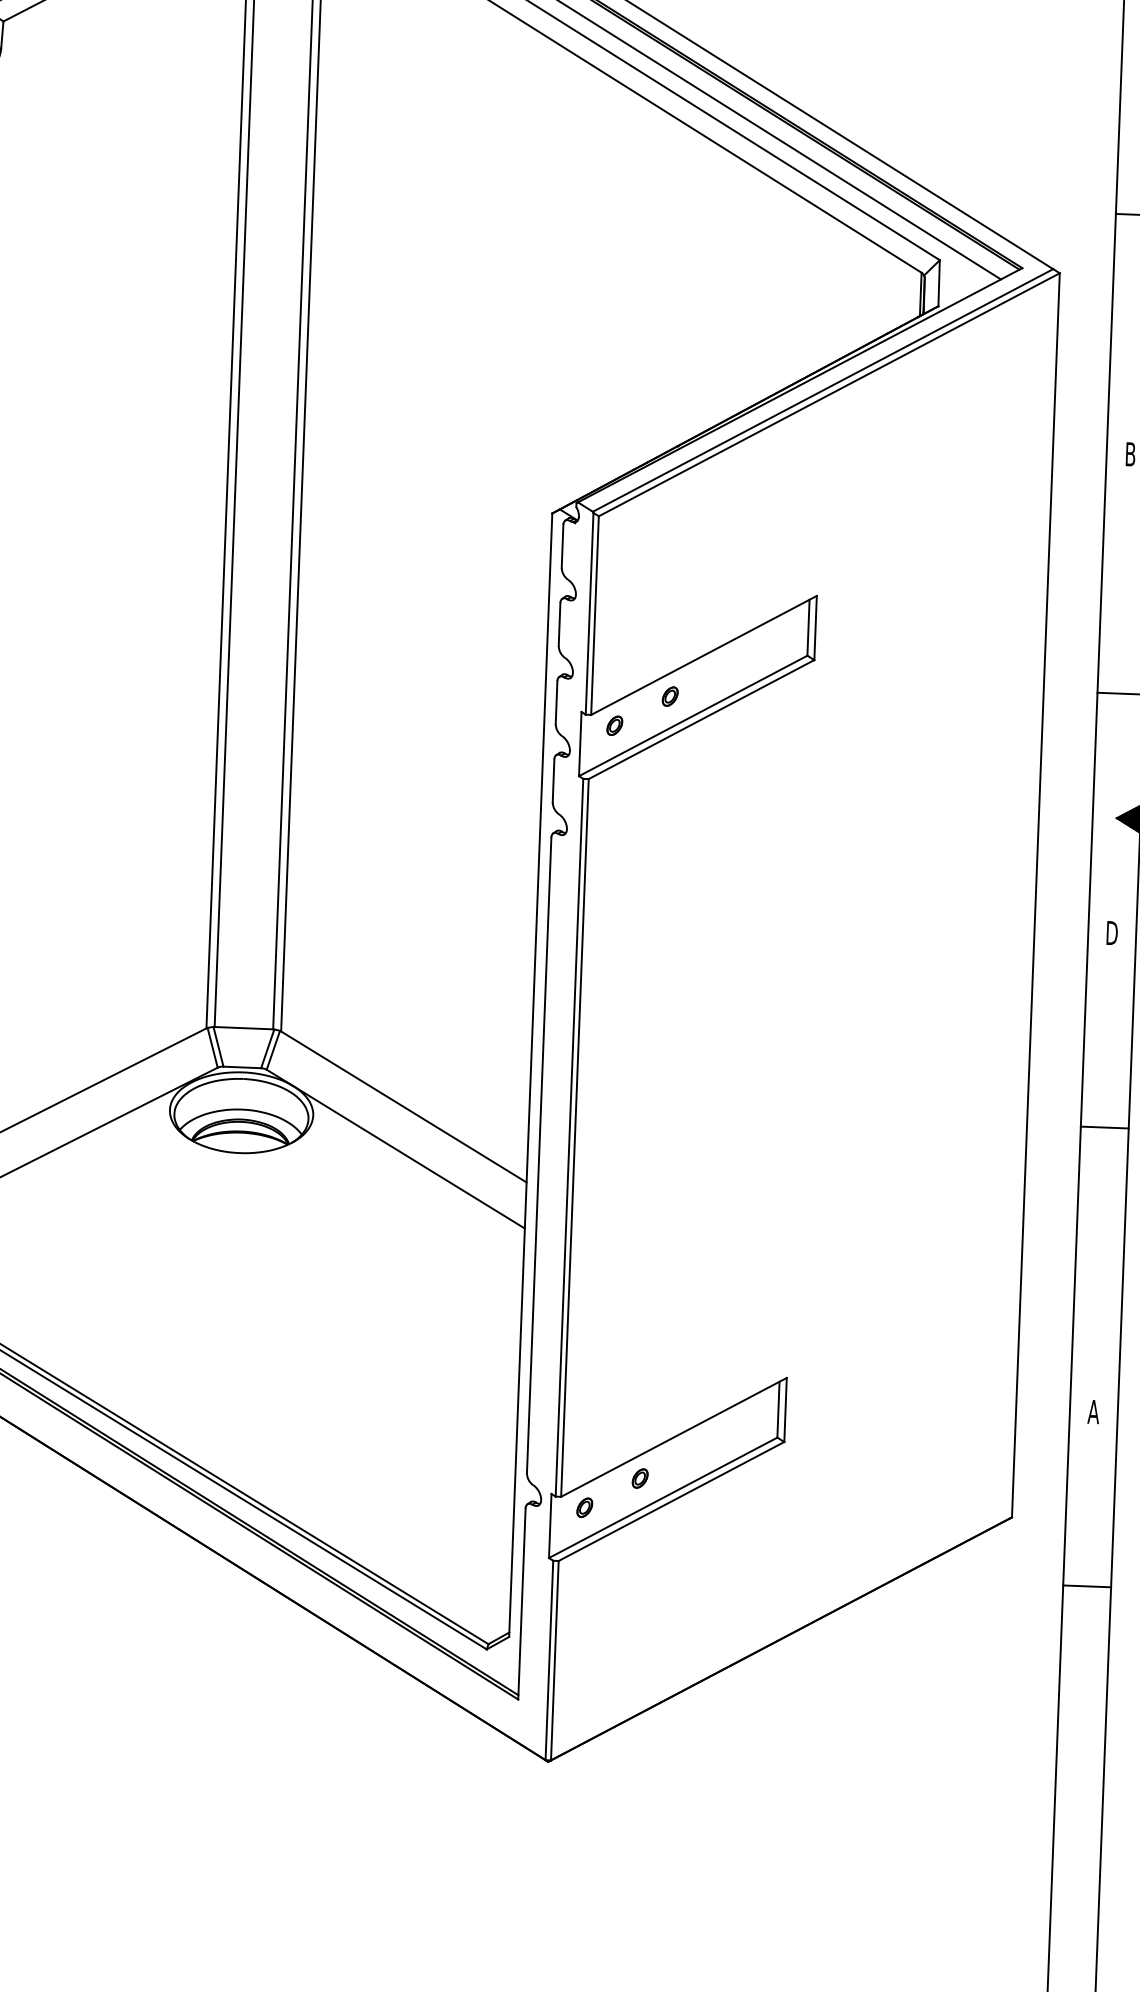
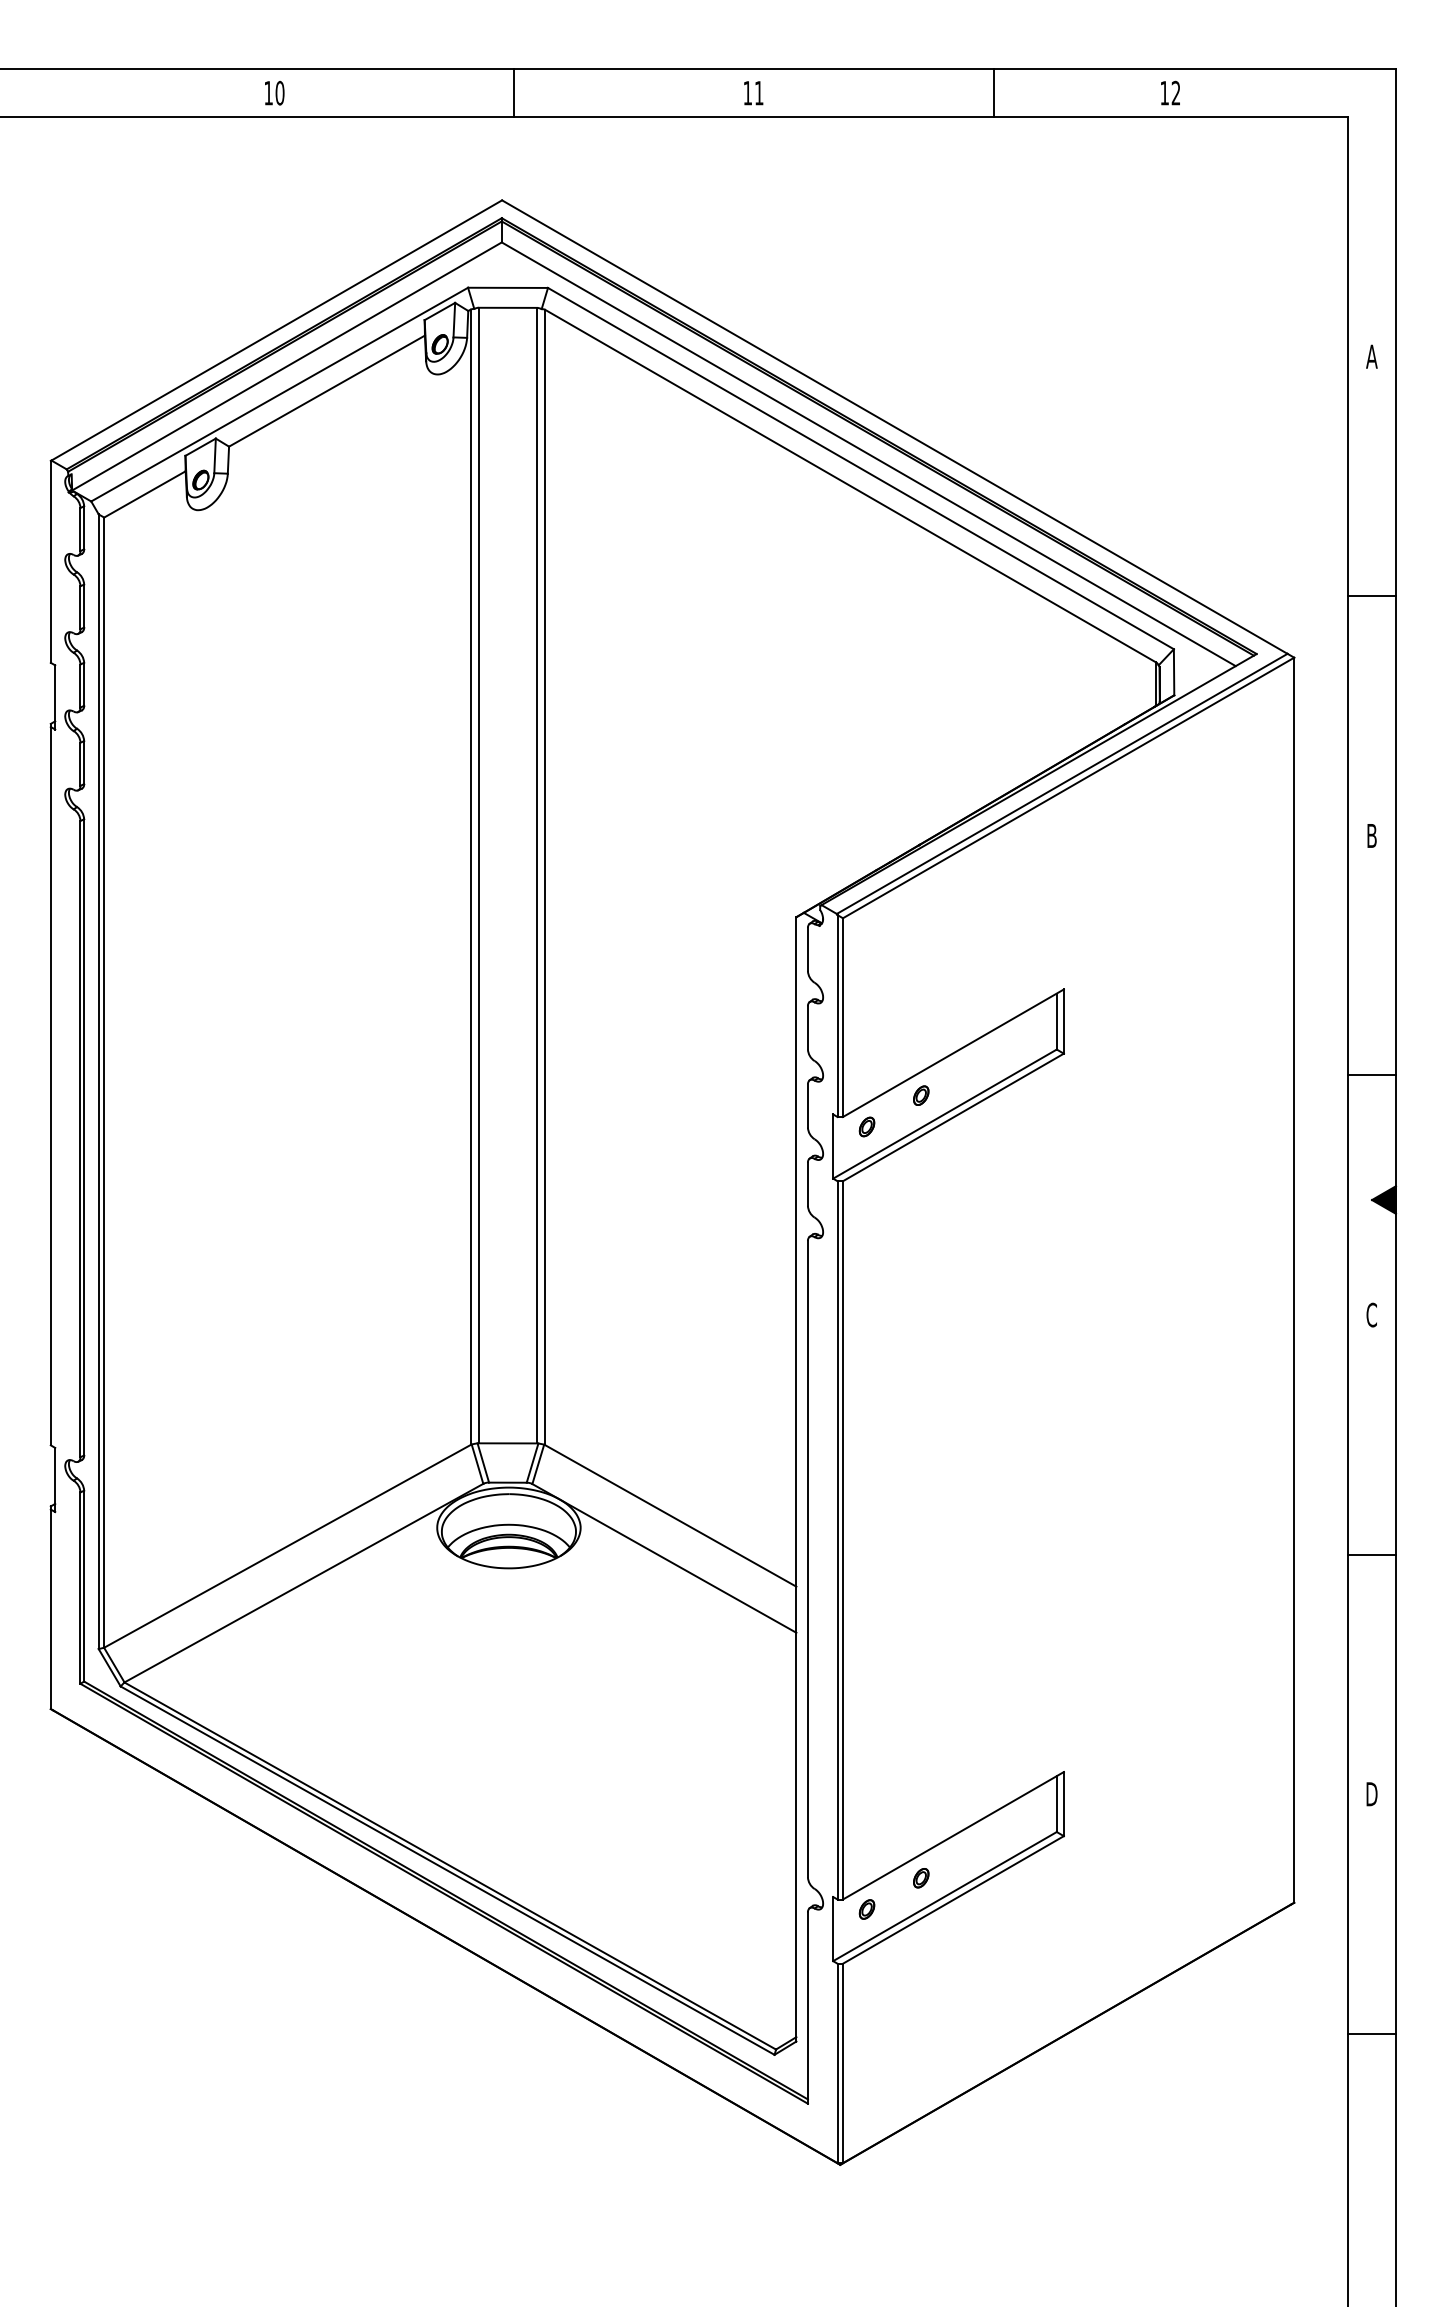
text: (1111, 932) -> (1371, 1314), D -> C
line: (1105, 1127) -> (1372, 1554), moved
text: (1093, 1412) -> (1371, 1794), A -> D
line: (1087, 1586) -> (1372, 2033), moved

